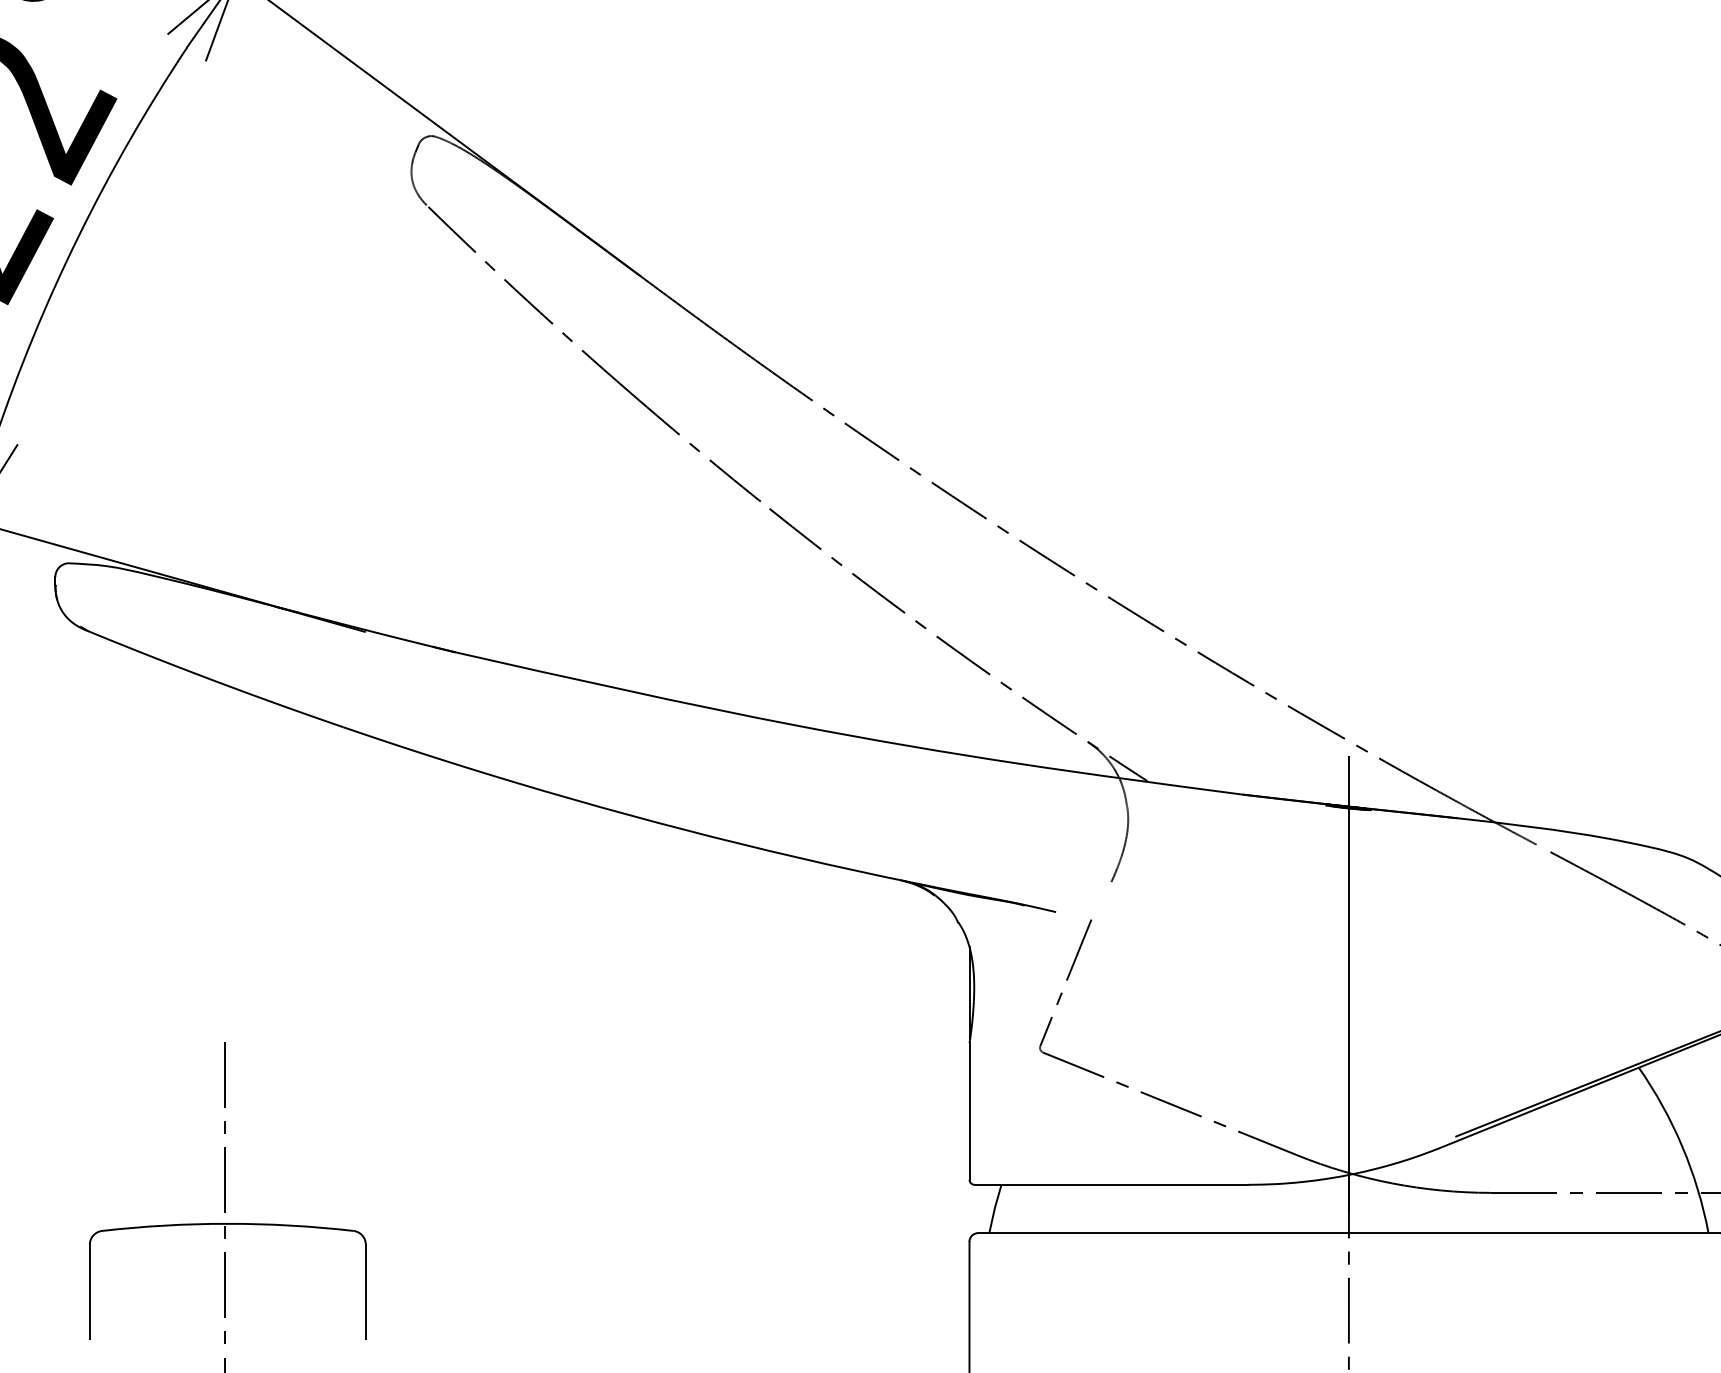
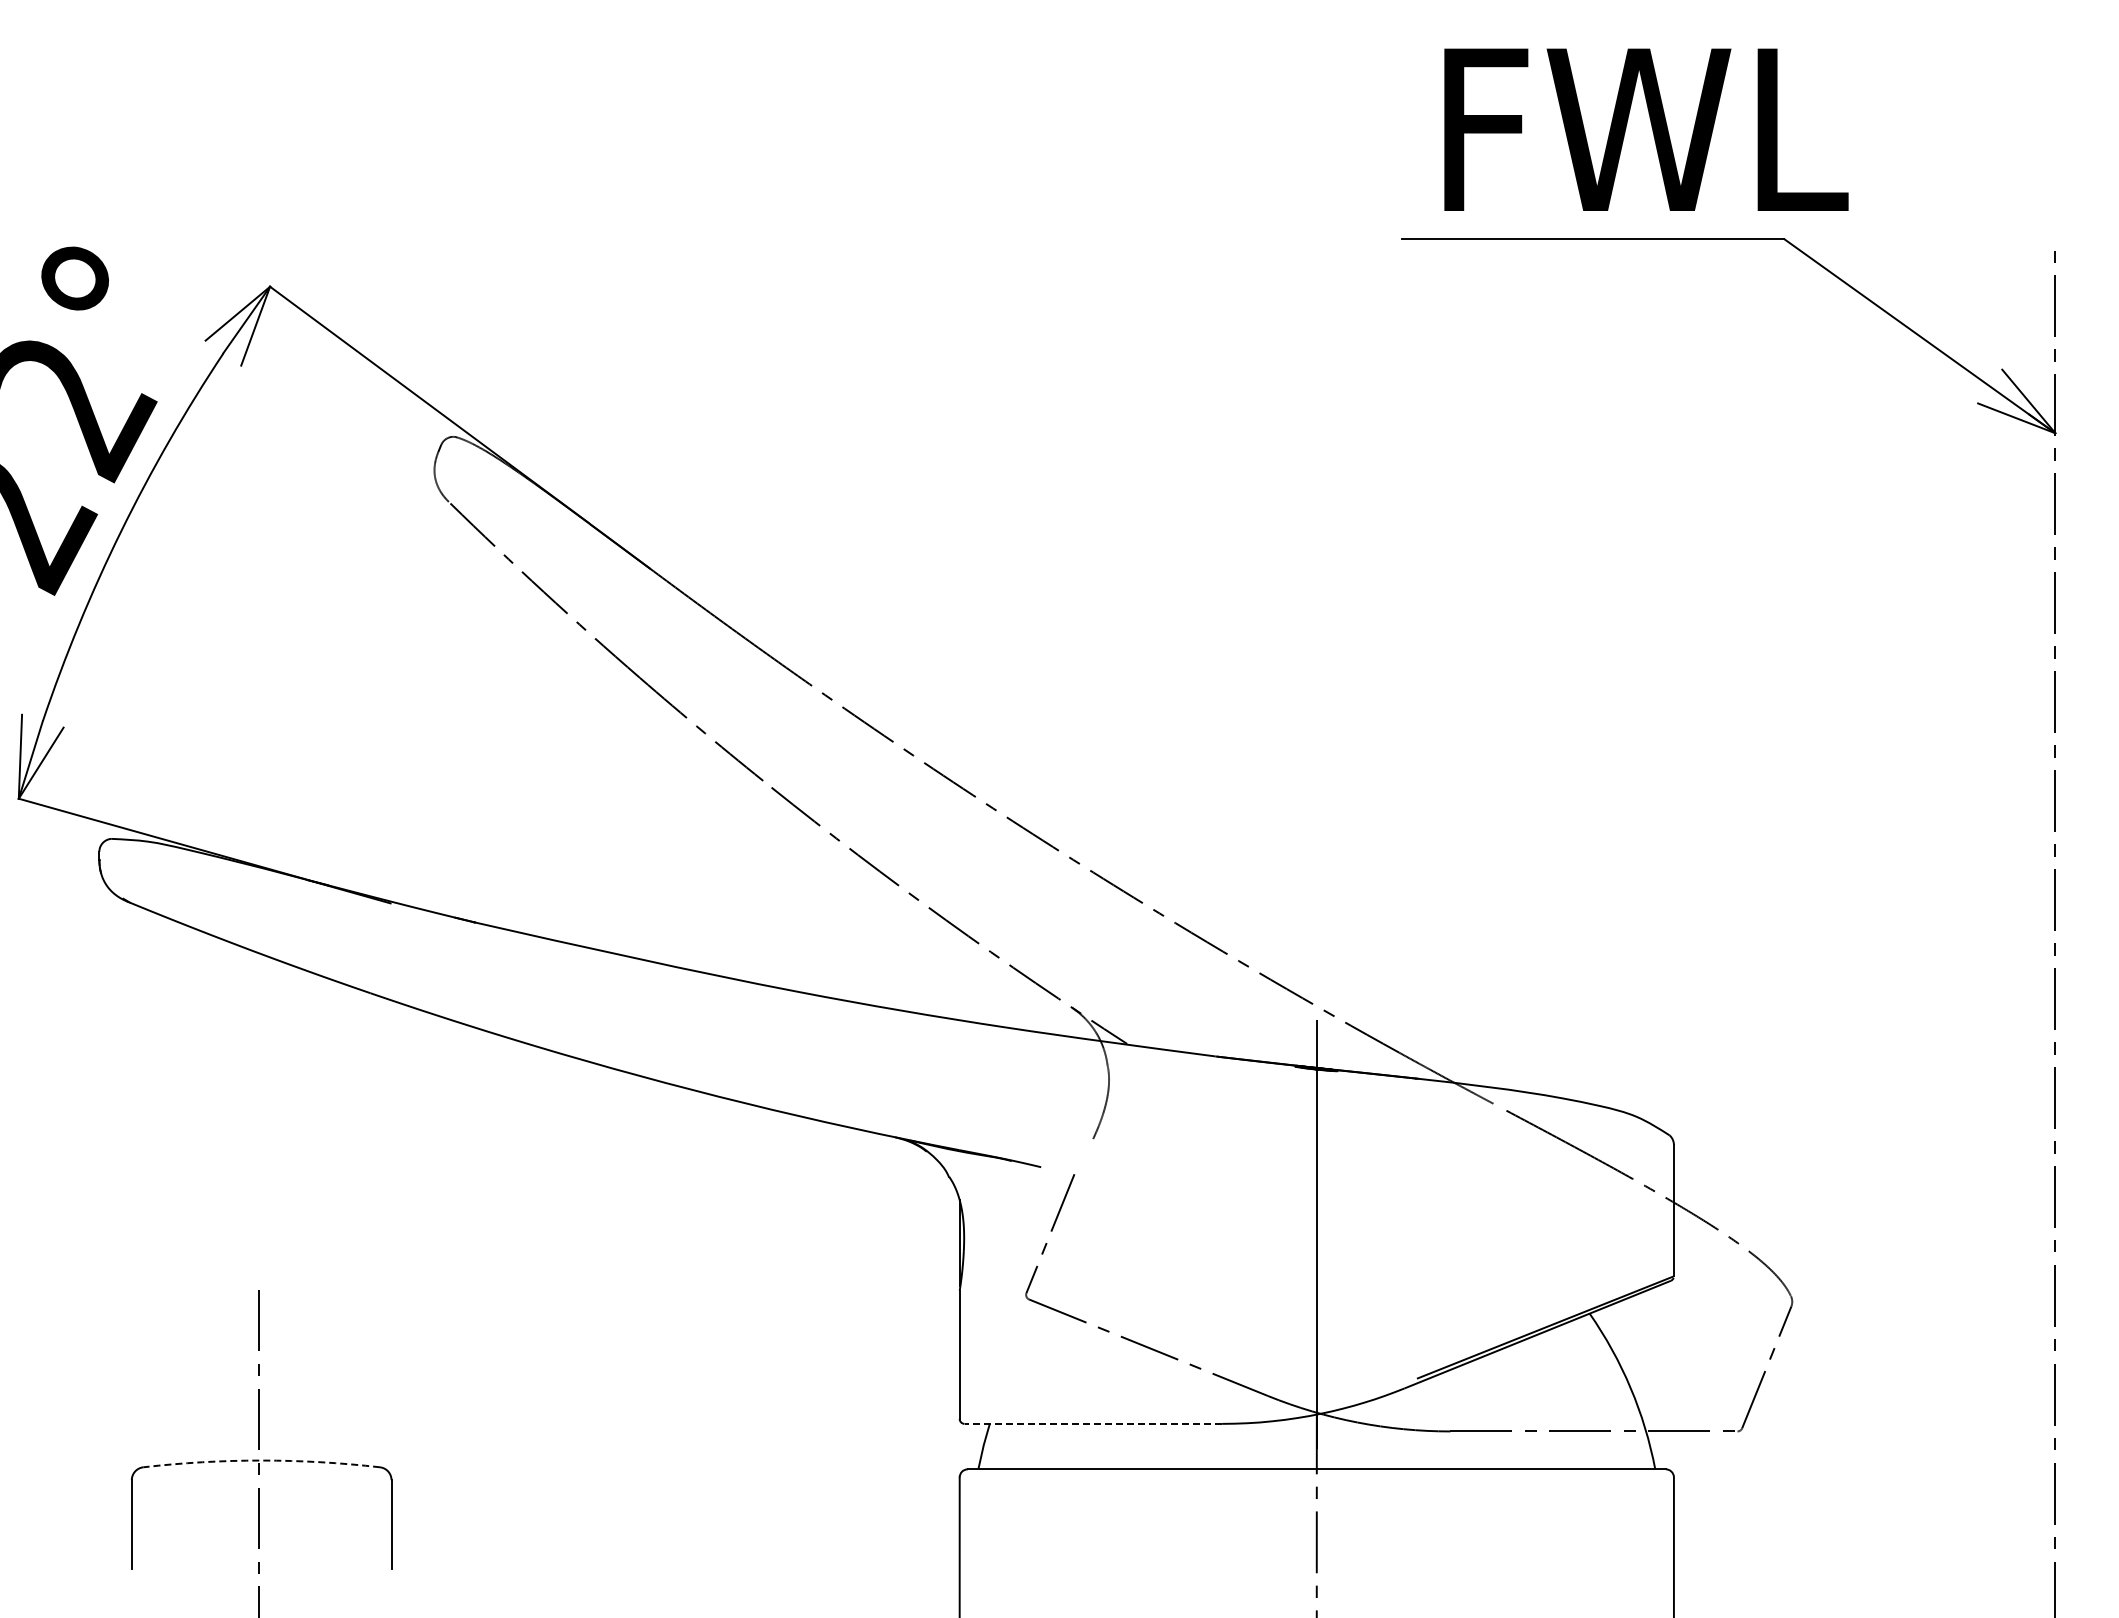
line: (1111, 1184) -> (1093, 1423), solid -> dashed
arc: (227, 1223) -> (261, 1460), solid -> dashed

